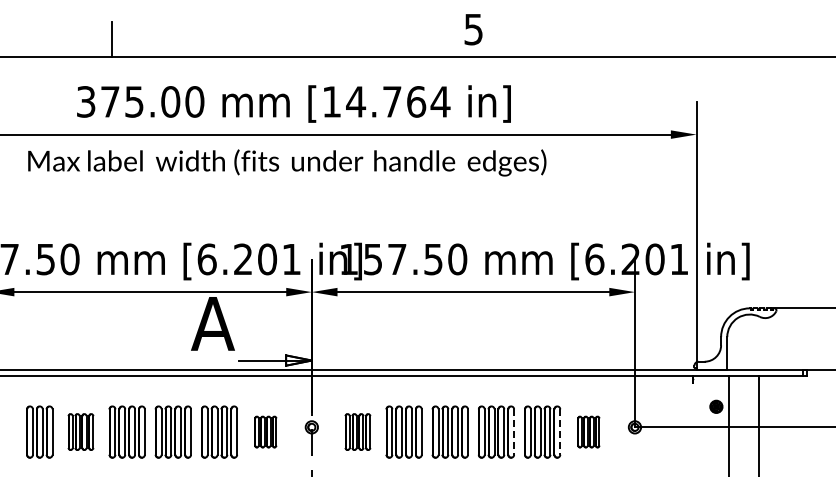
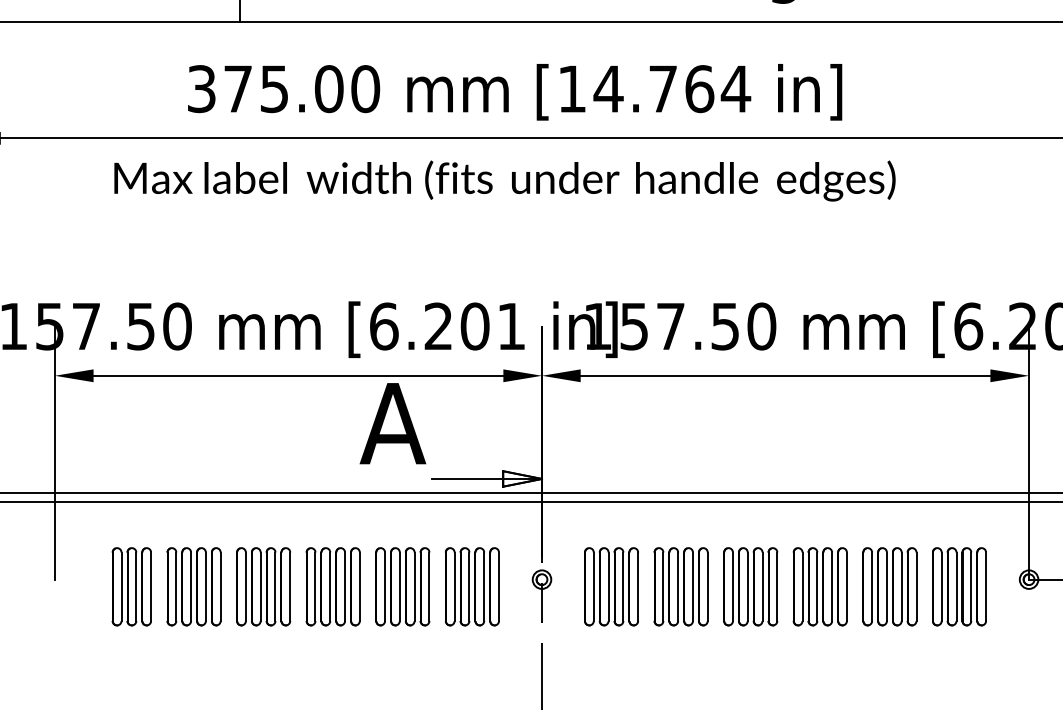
part: (80, 431) -> (193, 585), size x1.43
part: (265, 431) -> (472, 585), size x1.67
part: (357, 431) -> (610, 585), size x1.43
part: (588, 431) -> (959, 585), size x1.67
line: (514, 432) -> (847, 587), dashed -> solid
line: (560, 432) -> (916, 587), dashed -> solid

